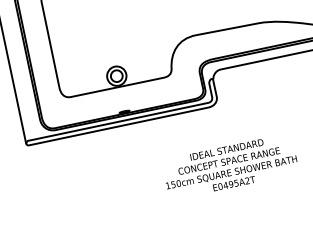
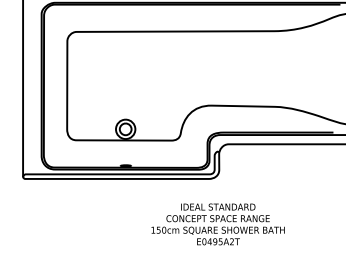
text: (229, 166) -> (217, 224), moved

